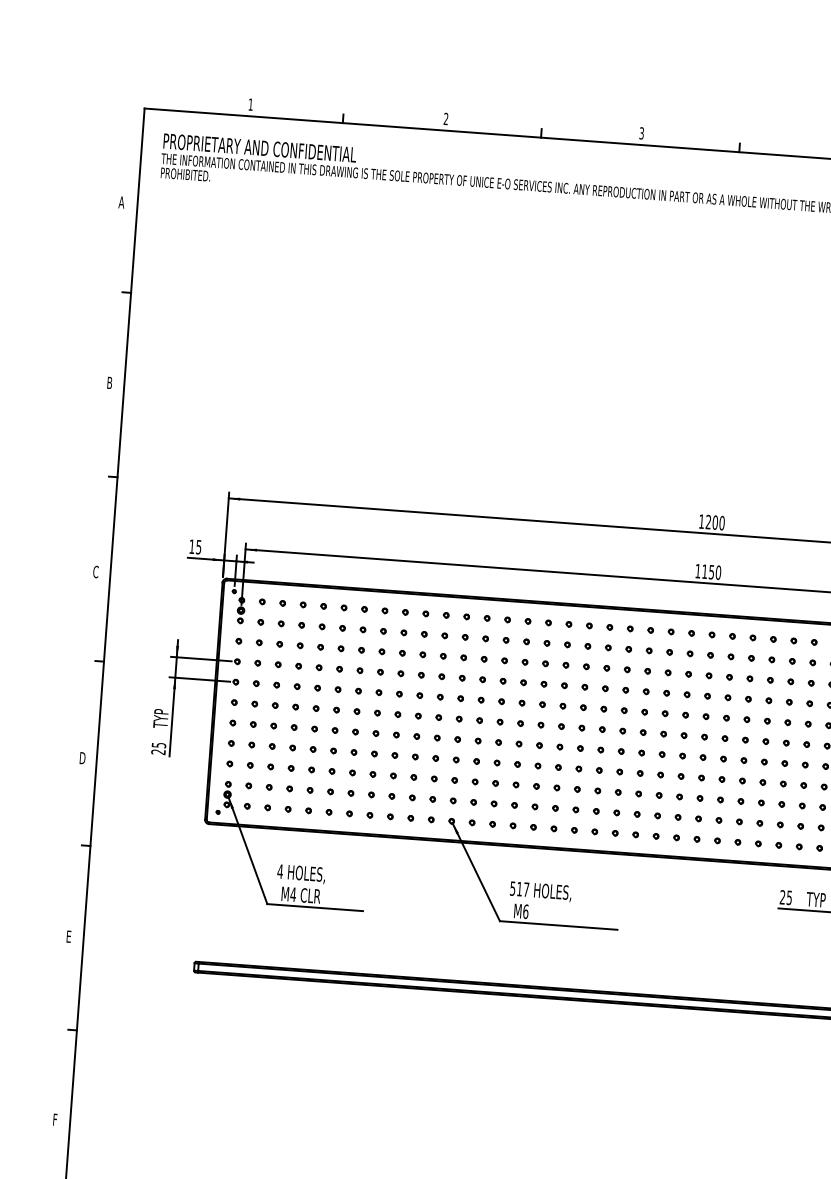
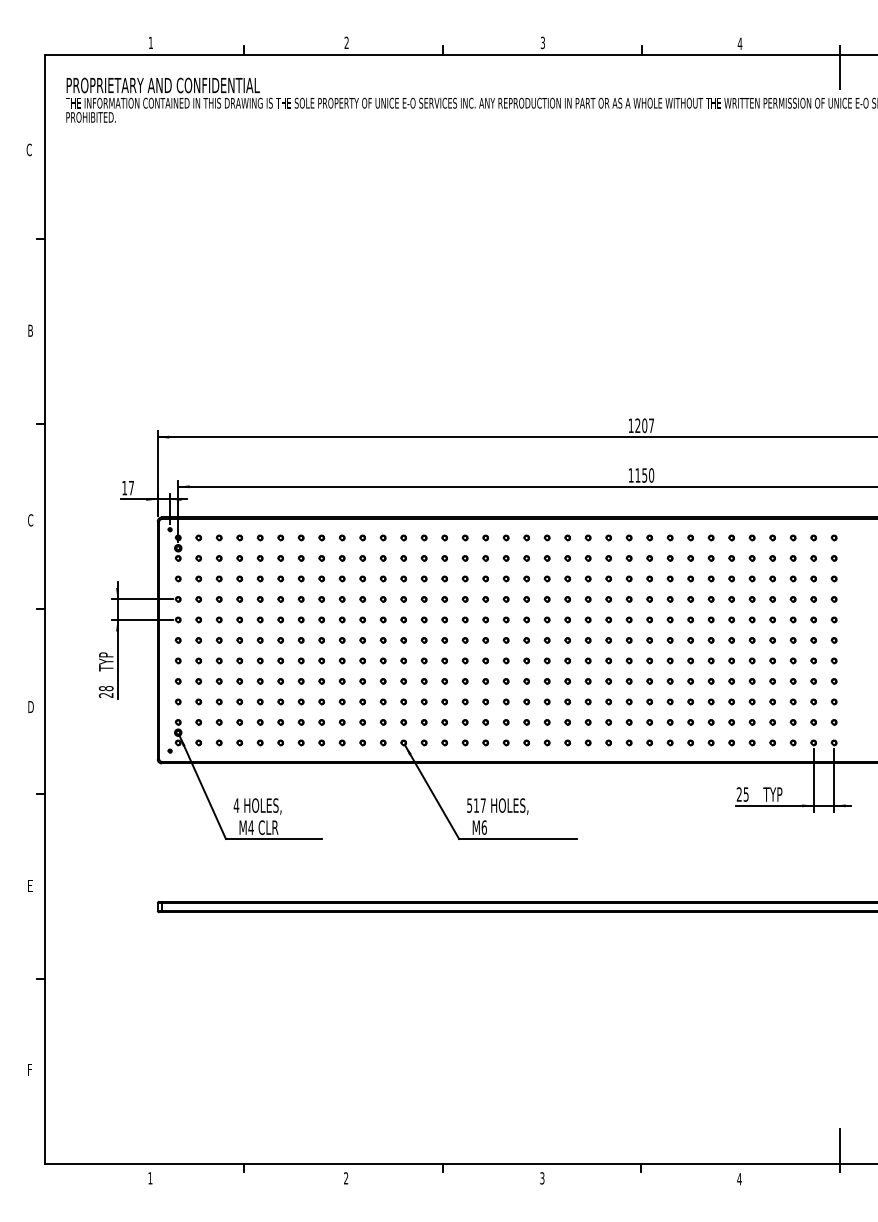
text: (121, 202) -> (29, 149), A -> C
text: (722, 522) -> (651, 425), 1200 -> 1207
text: (198, 547) -> (131, 488), 15 -> 17
text: (158, 745) -> (105, 688), 25 -> 28

